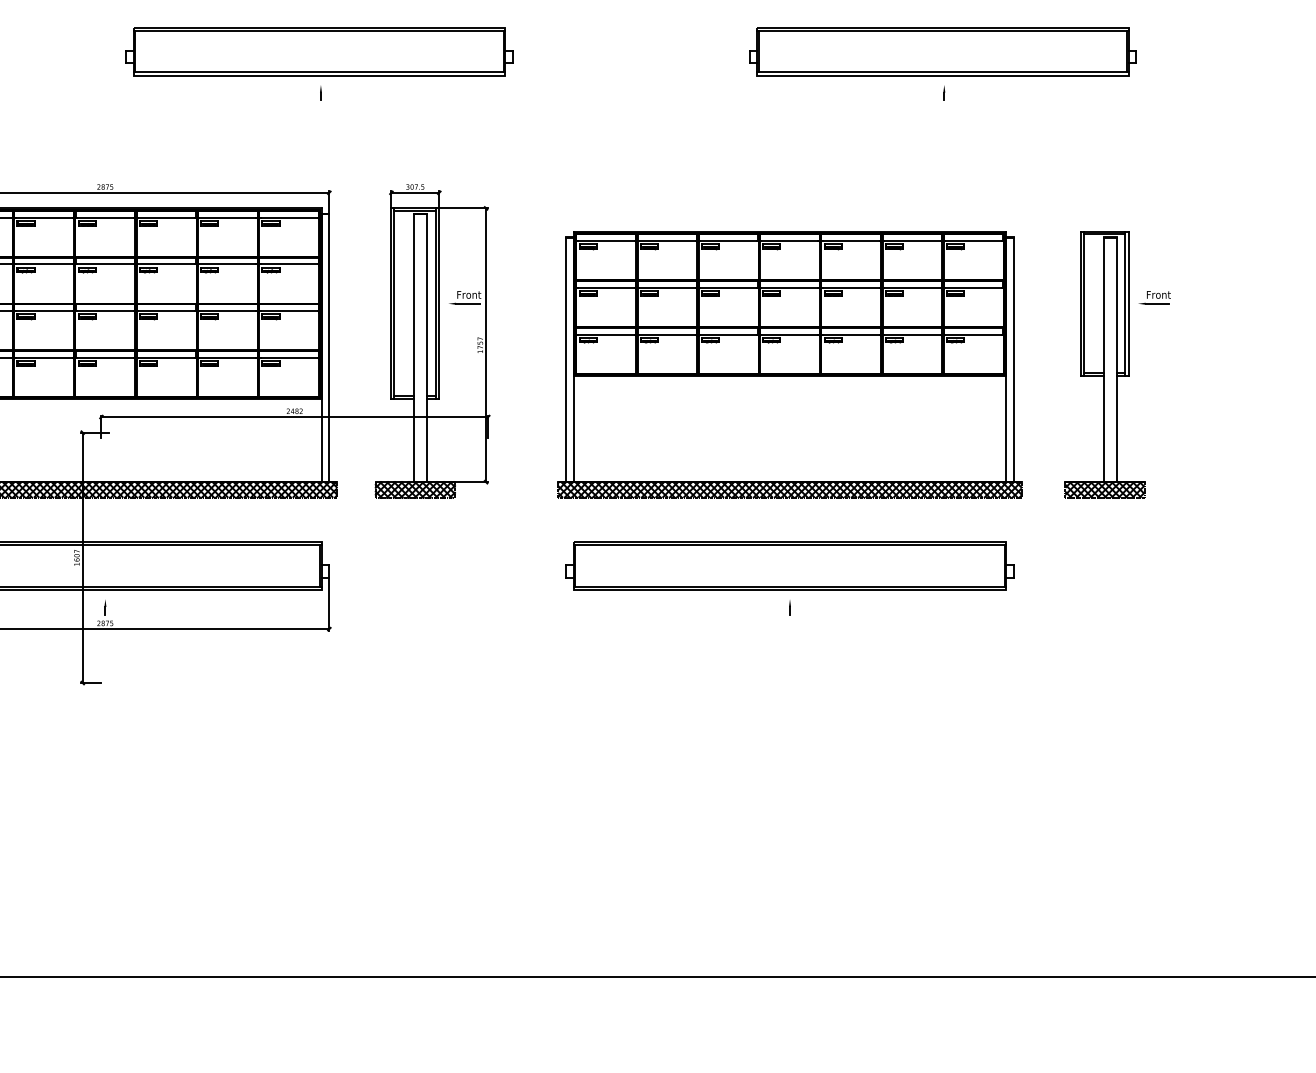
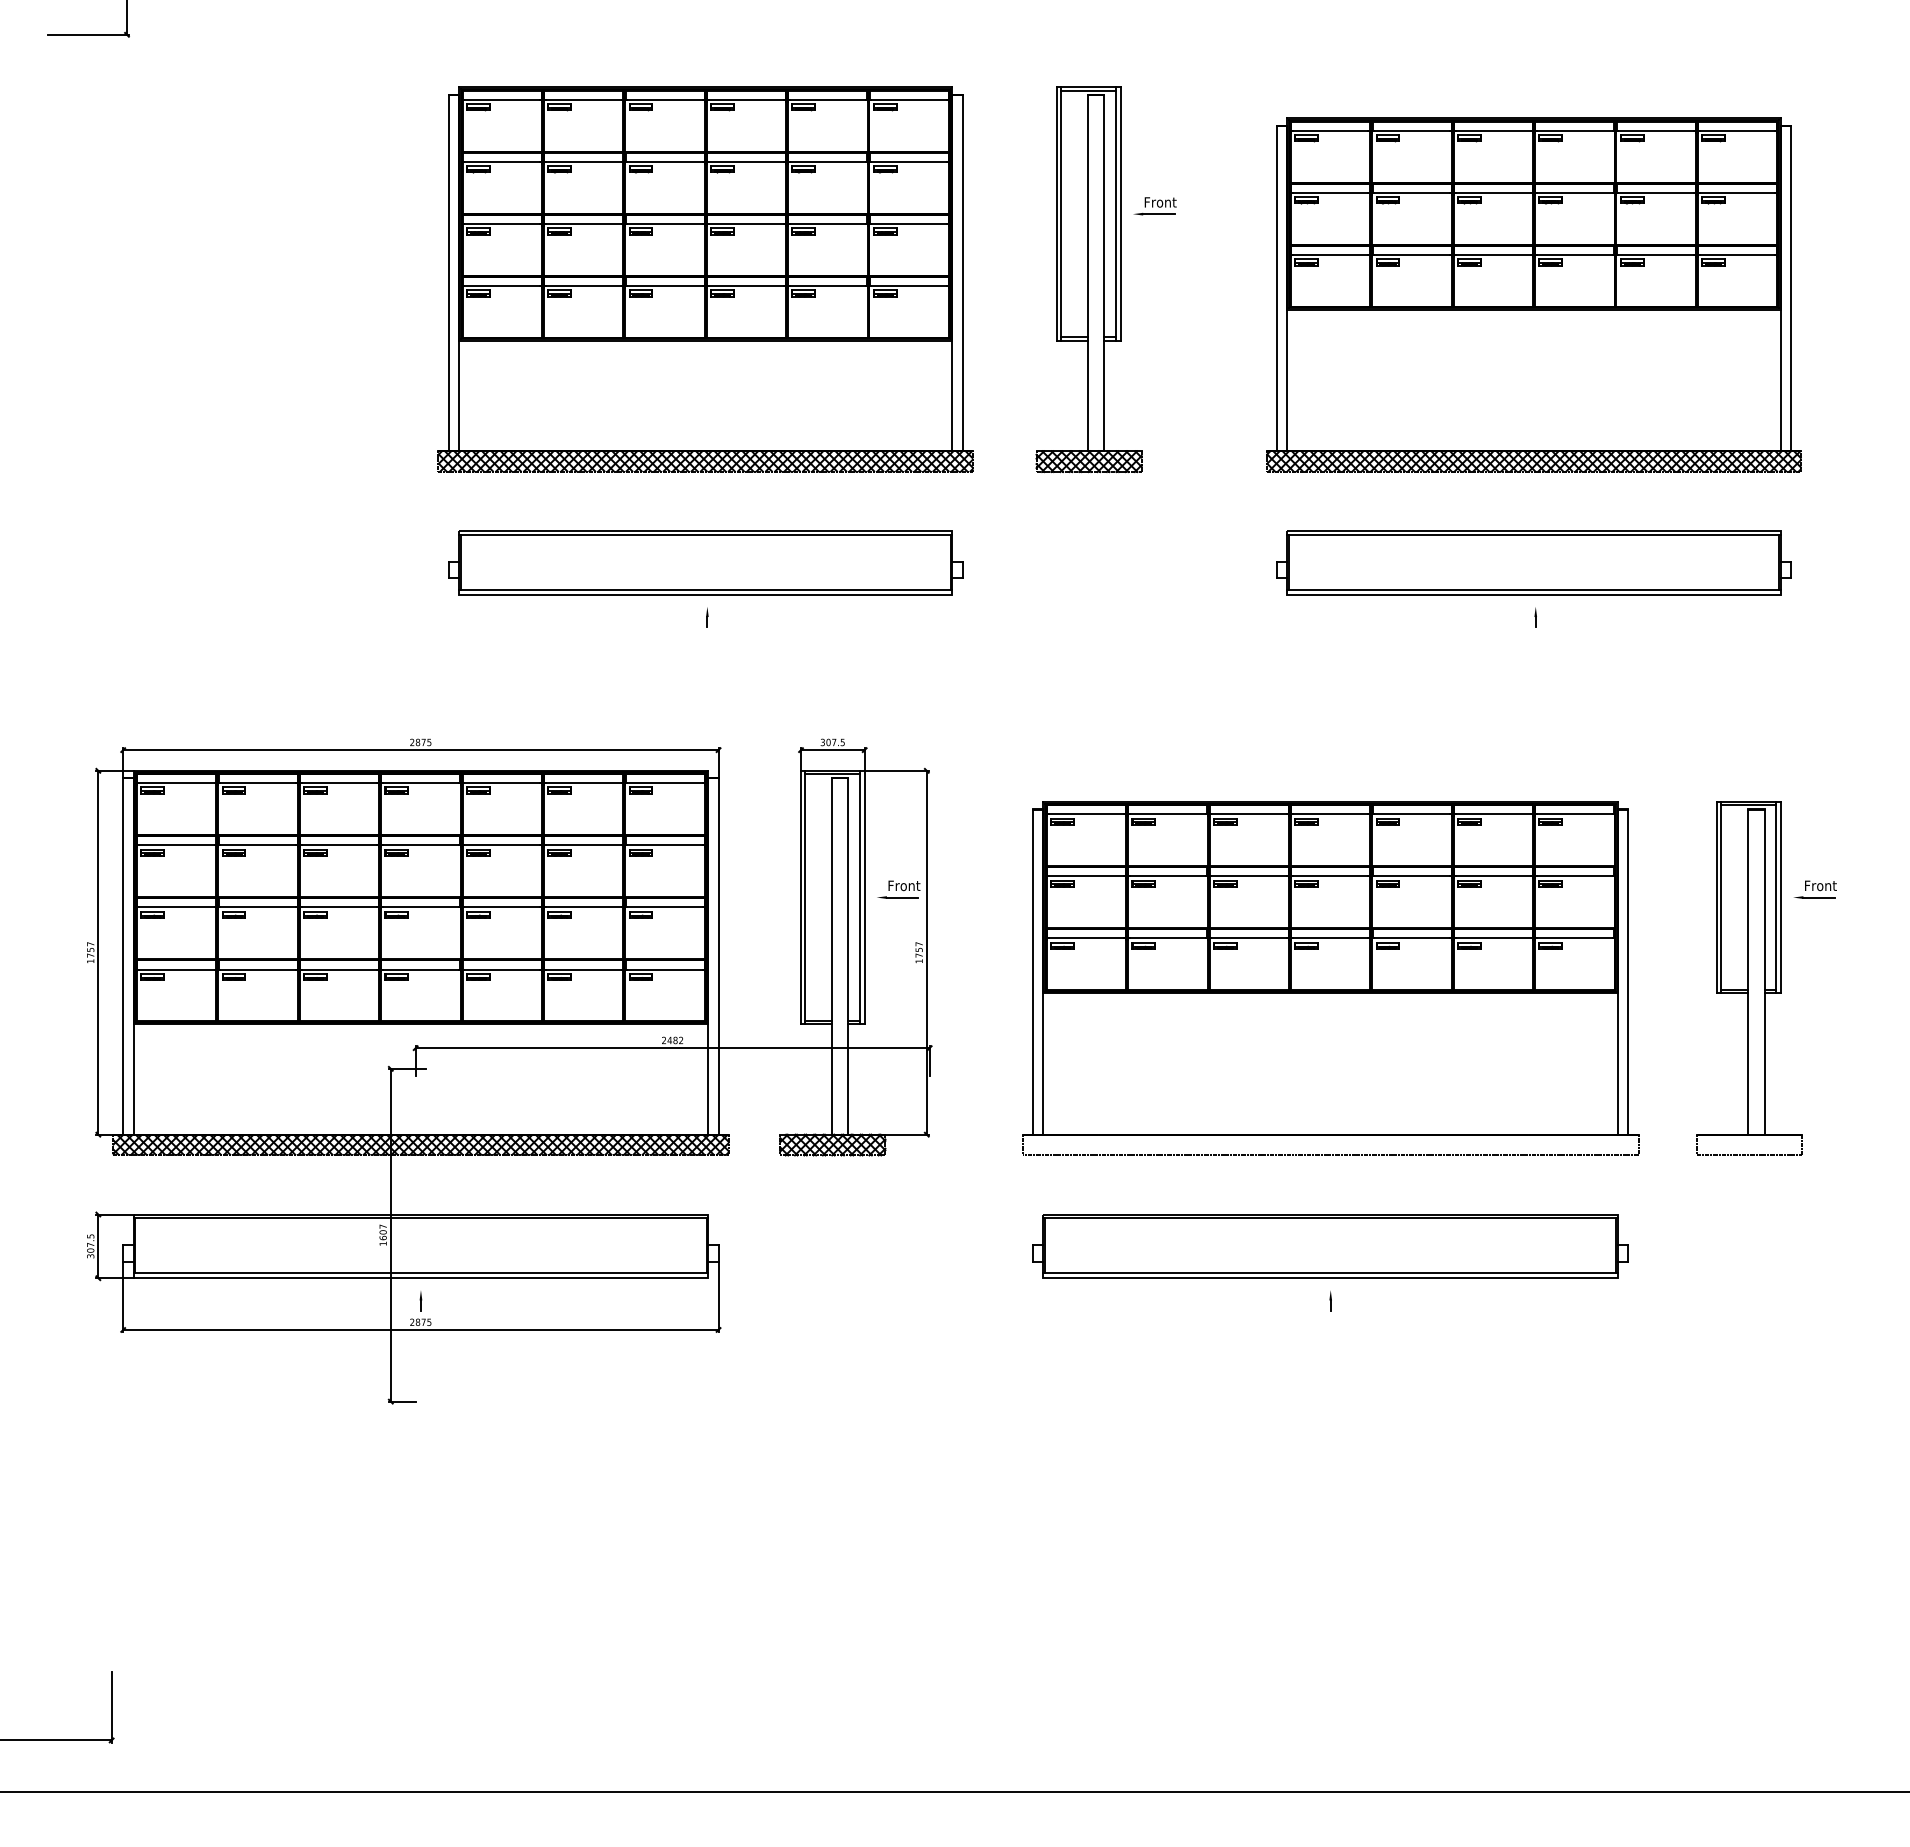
hatch: (789, 489) -> (1330, 1144), removed
hatch: (1104, 489) -> (1748, 1144), removed

